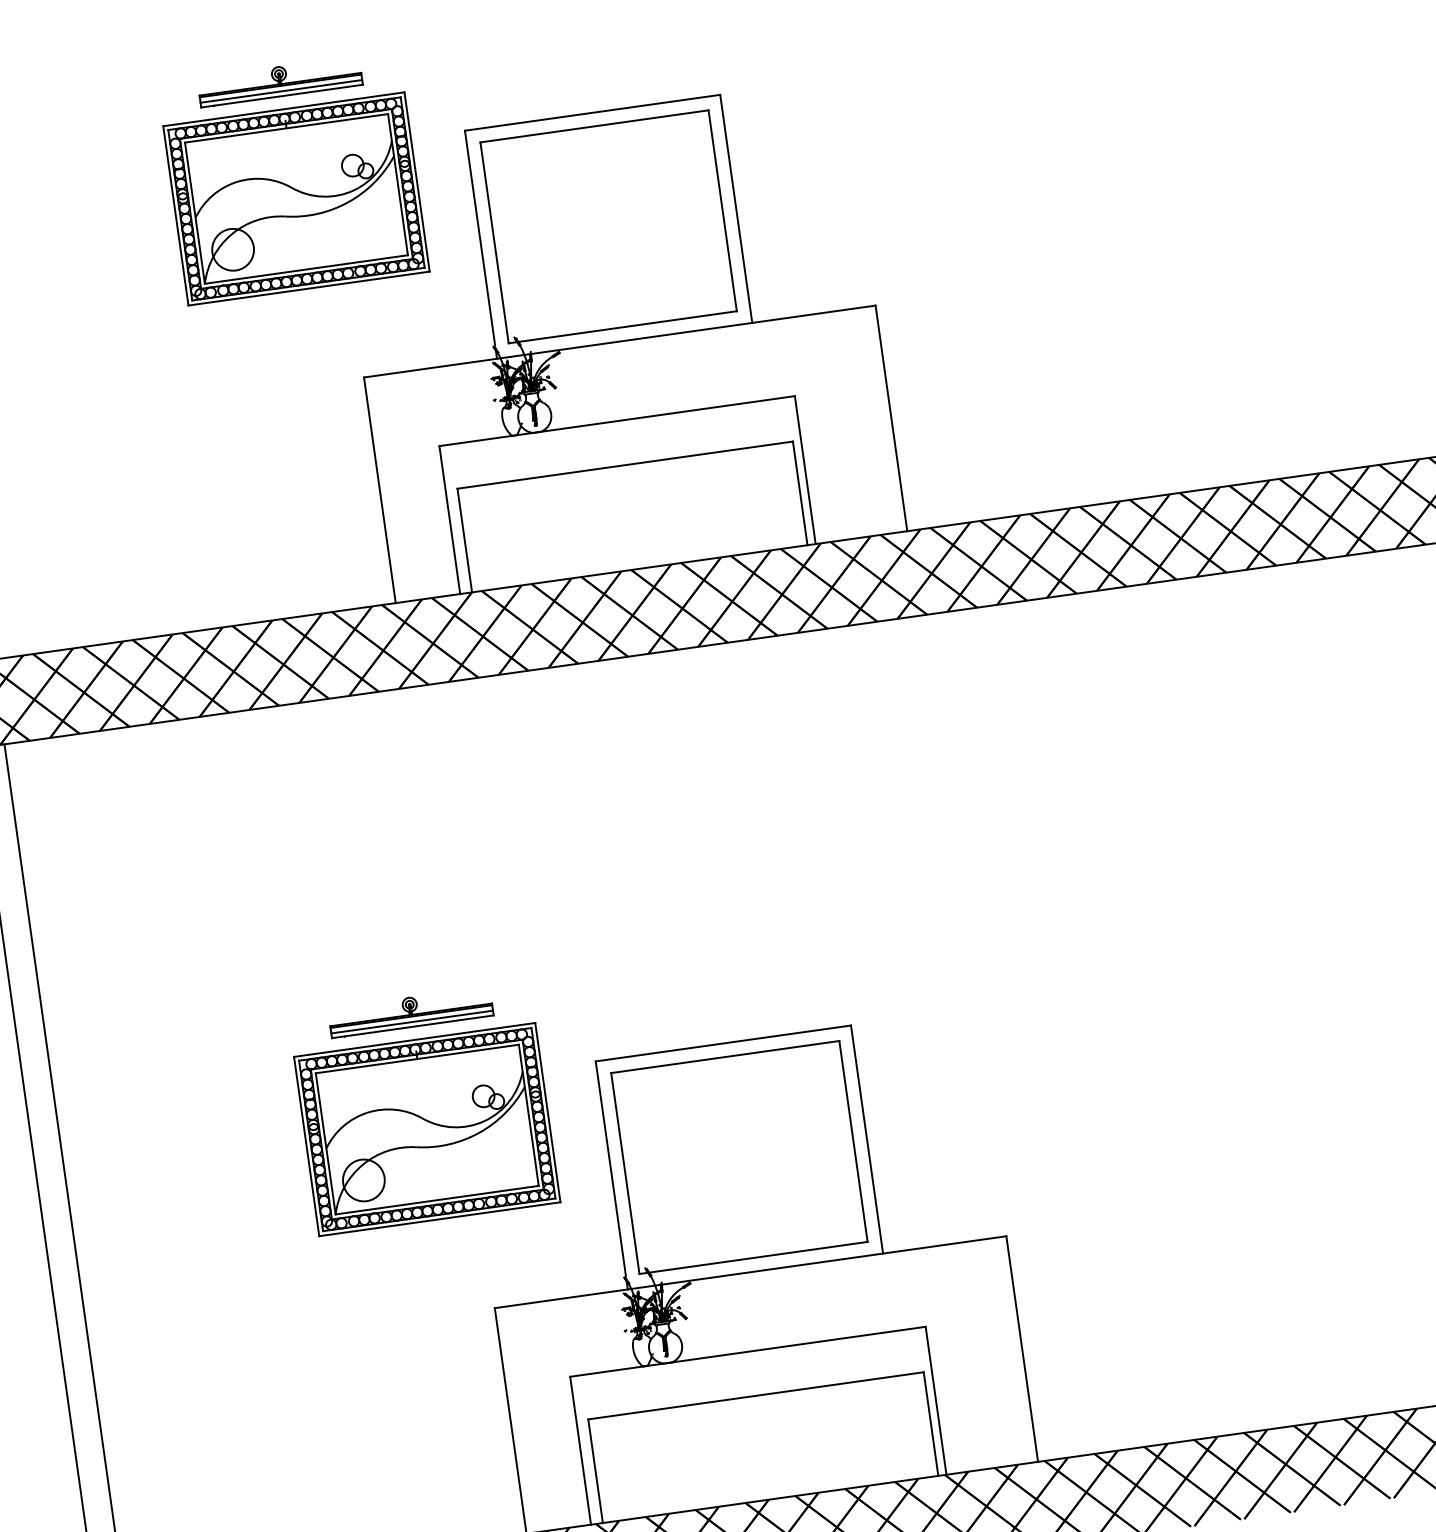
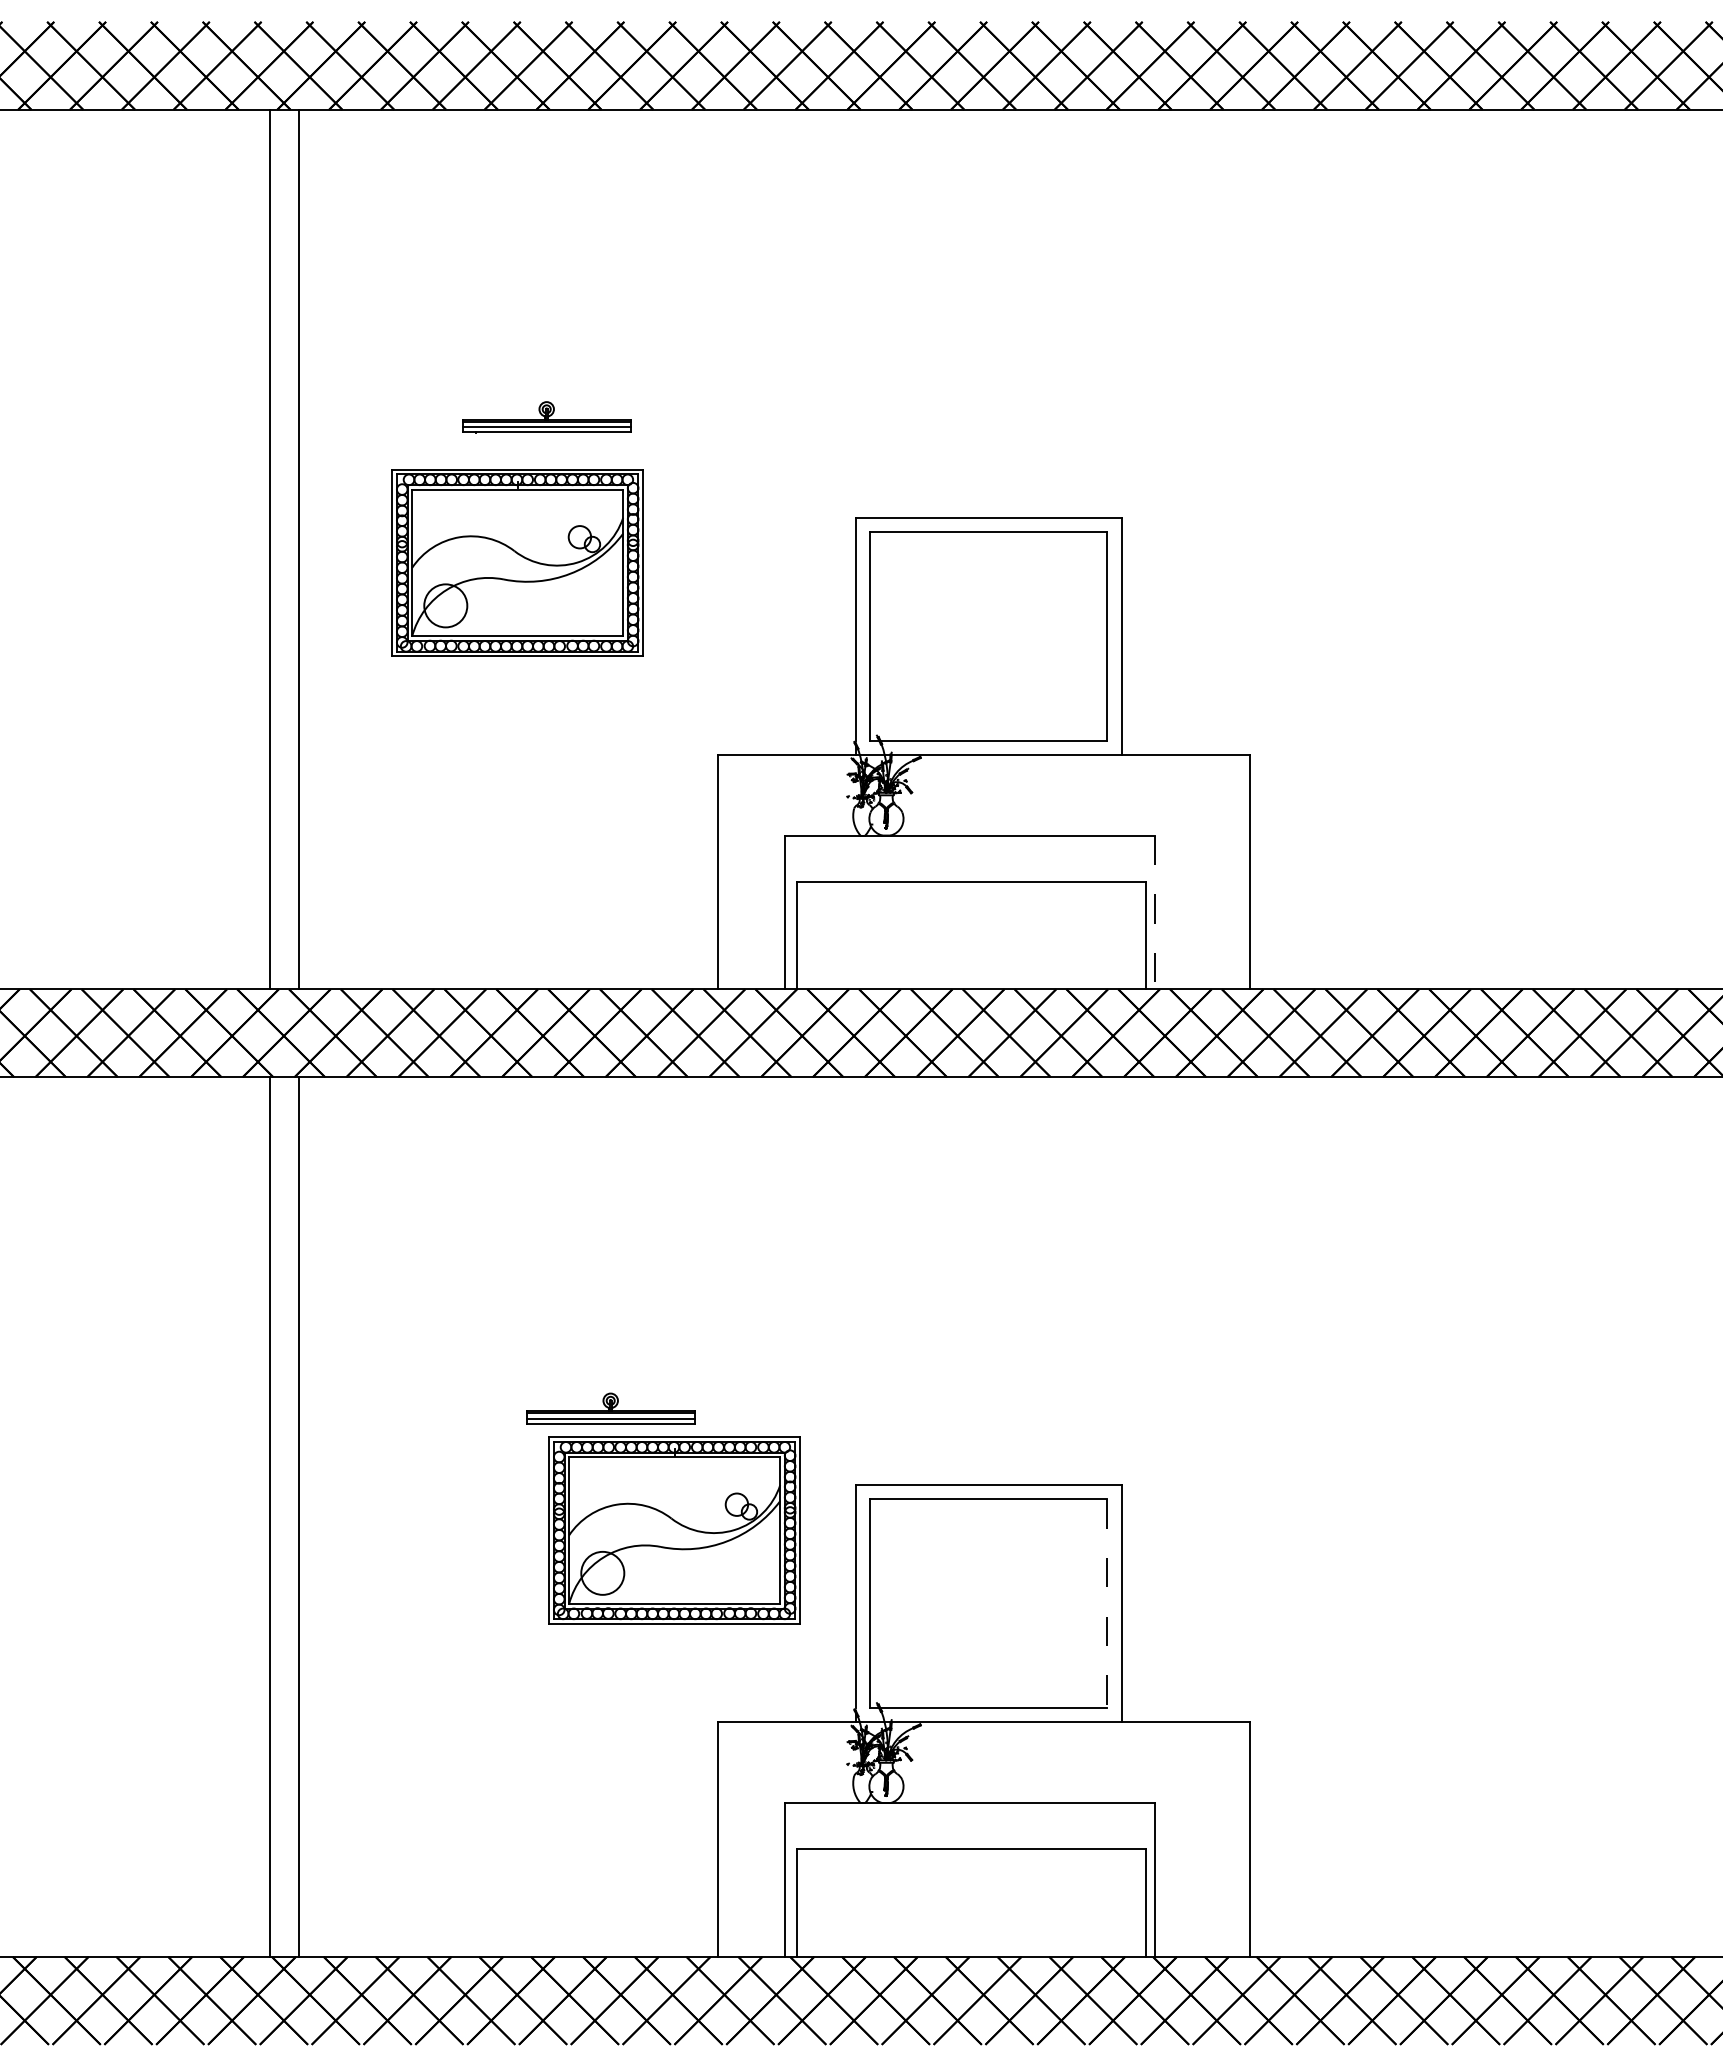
part: (279, 81) -> (546, 417), moved
part: (296, 198) -> (517, 562), moved
line: (805, 470) -> (1154, 912), solid -> dashed
part: (410, 1012) -> (610, 1408), moved
line: (853, 1142) -> (1107, 1604), solid -> dashed

